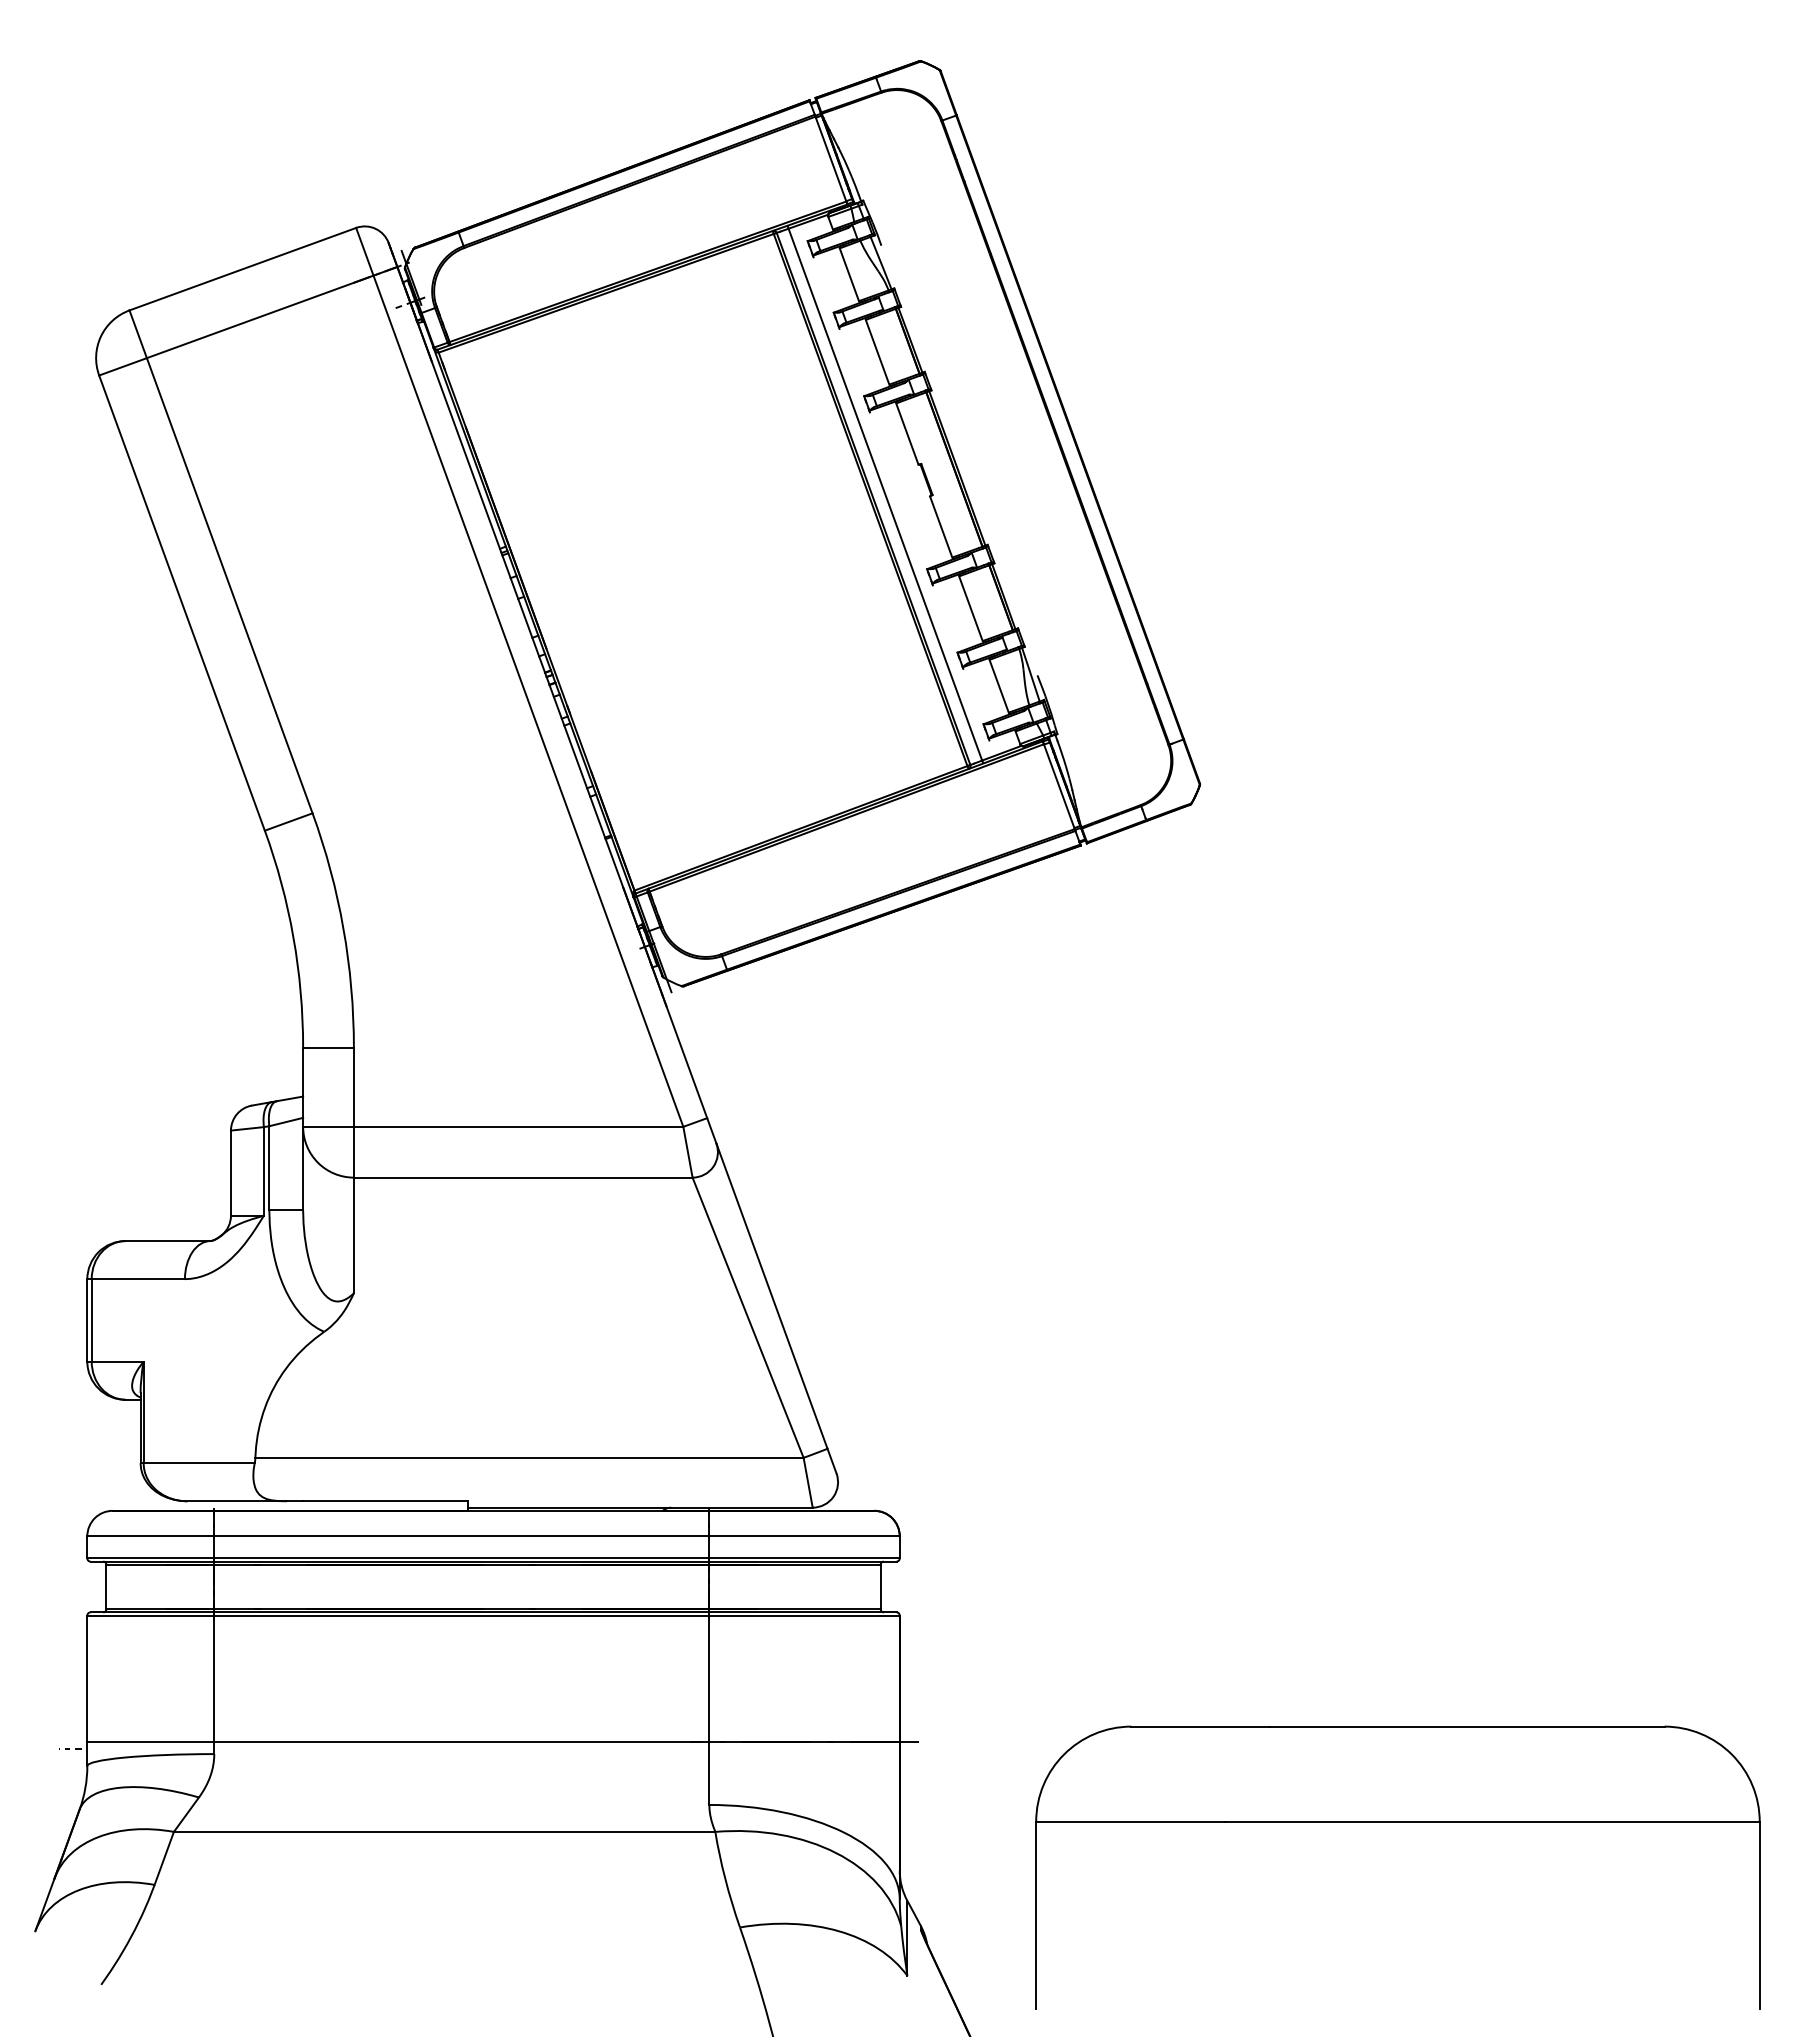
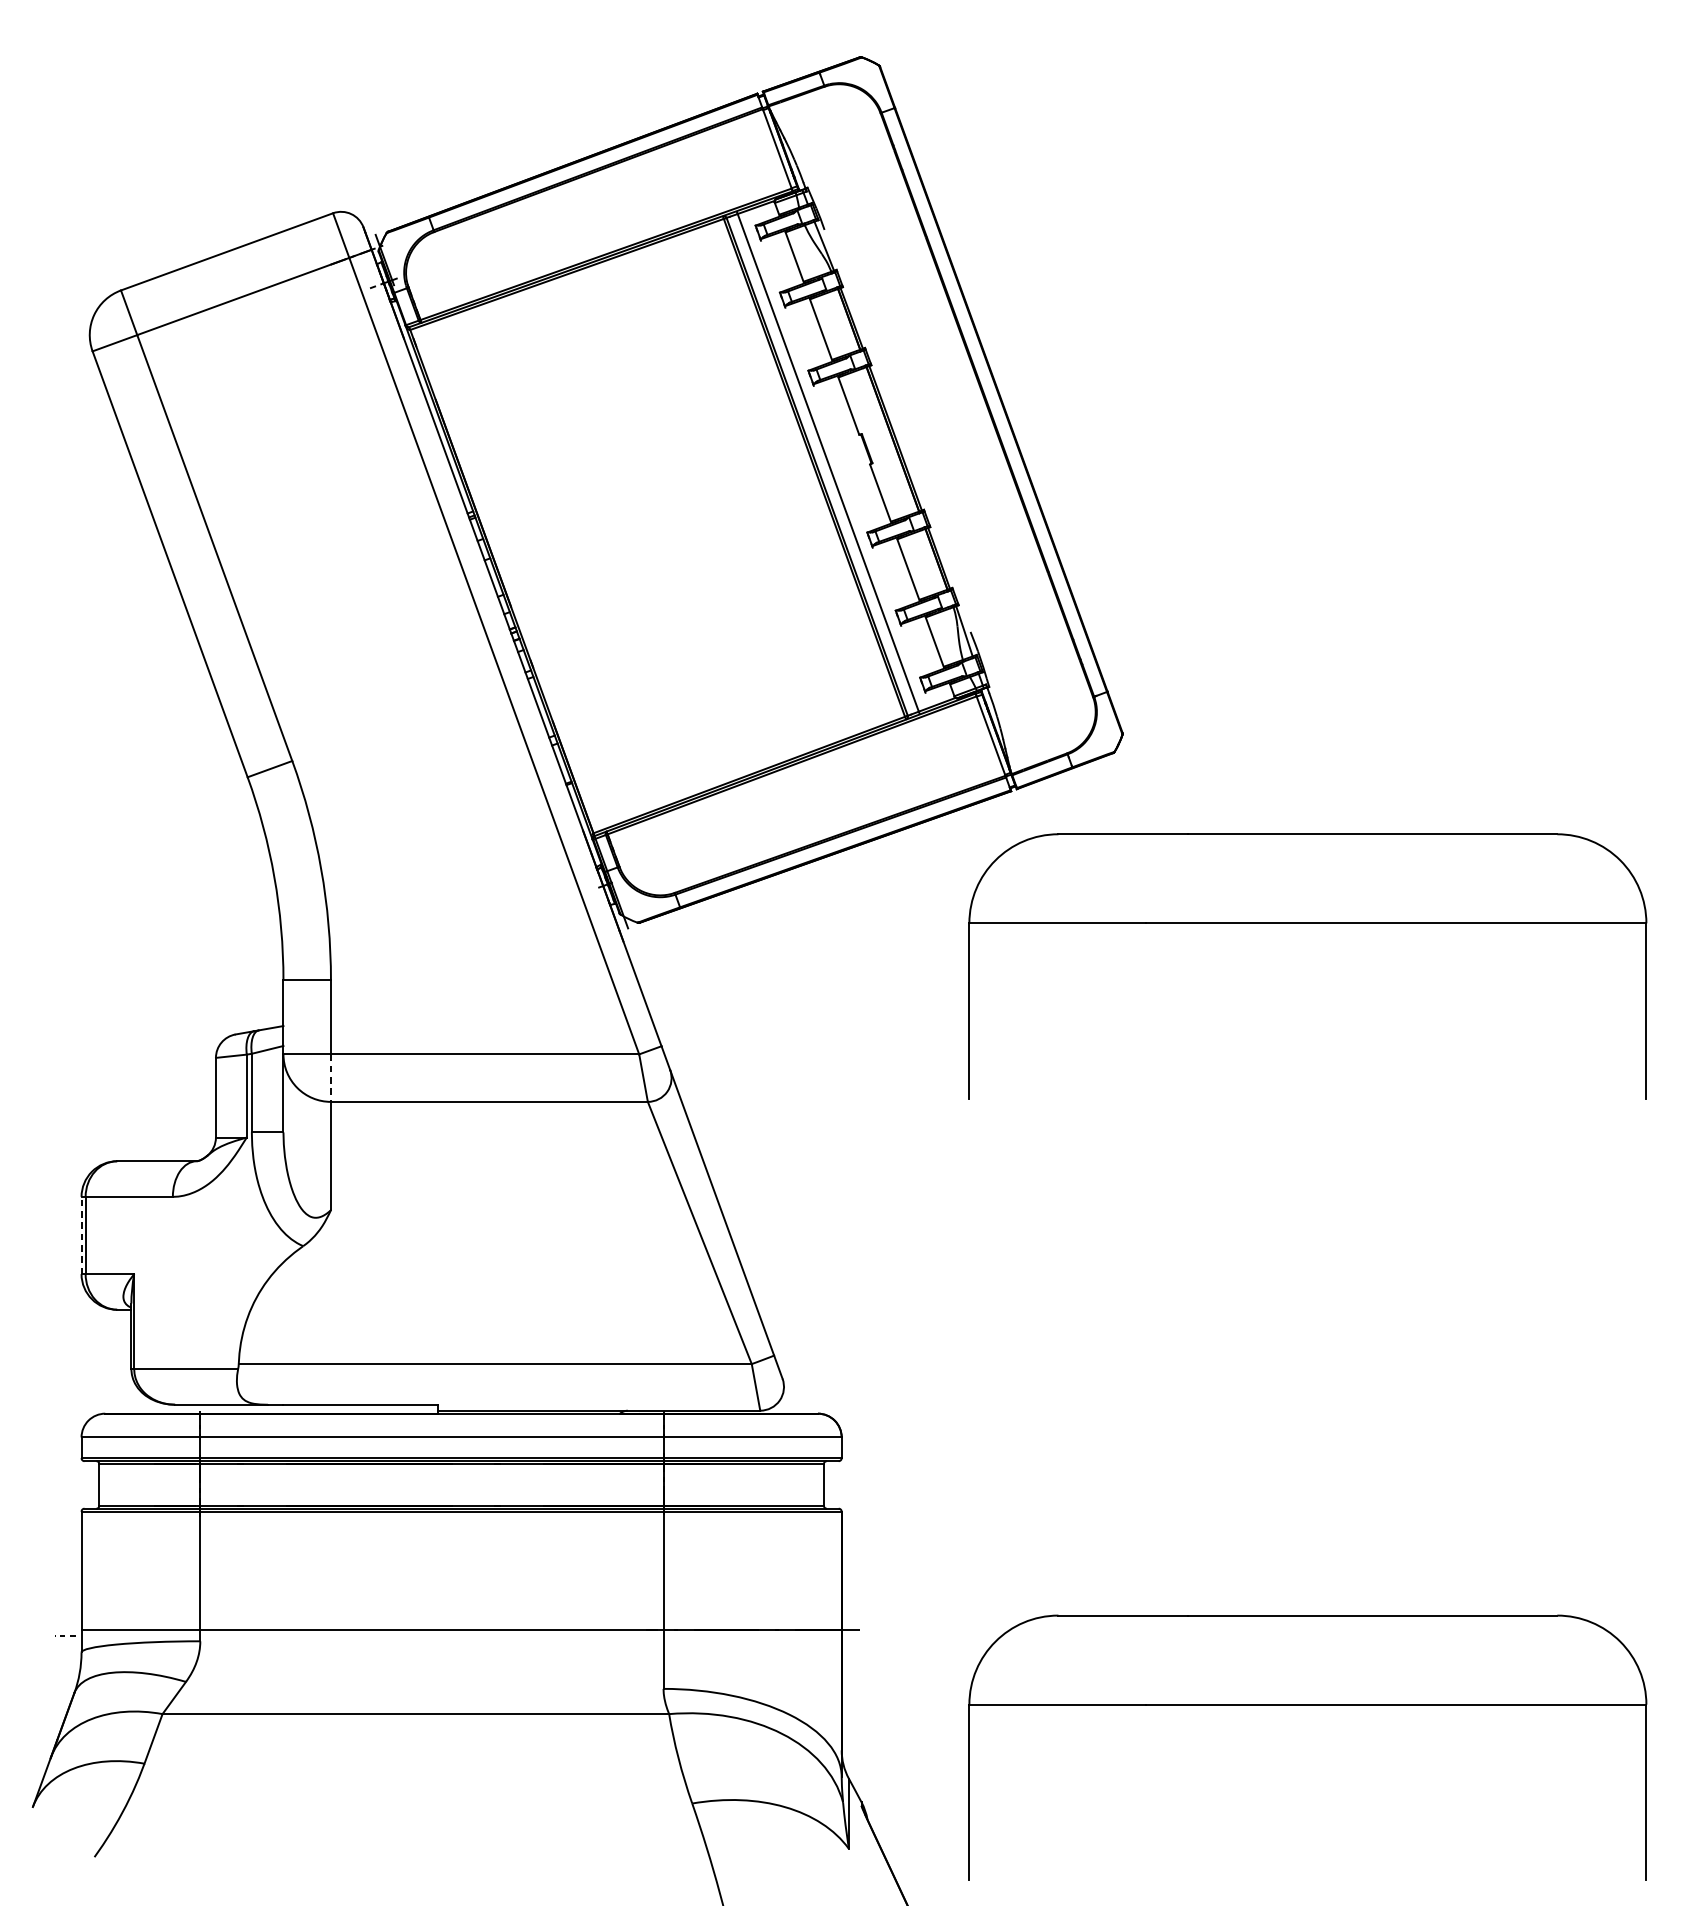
part: (1397, 987) -> (1307, 923), added
line: (353, 1152) -> (330, 1078), solid -> dashed
line: (87, 1319) -> (81, 1234), solid -> dashed

